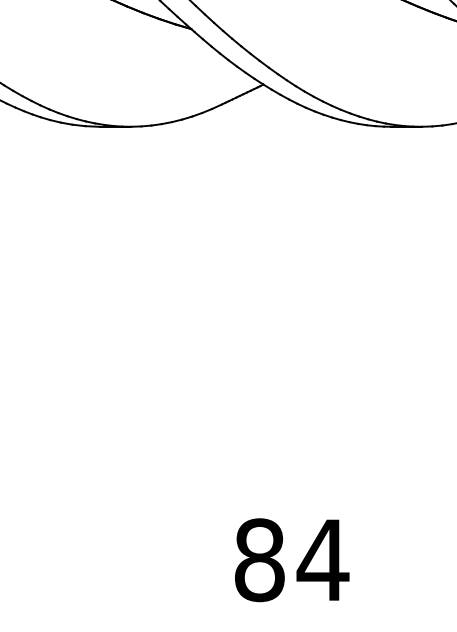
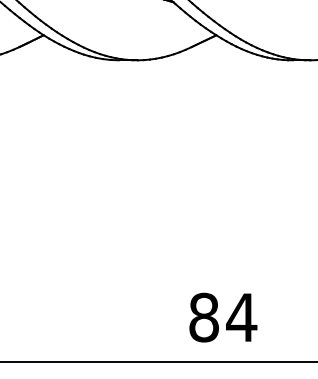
text: (292, 559) -> (223, 317), moved

